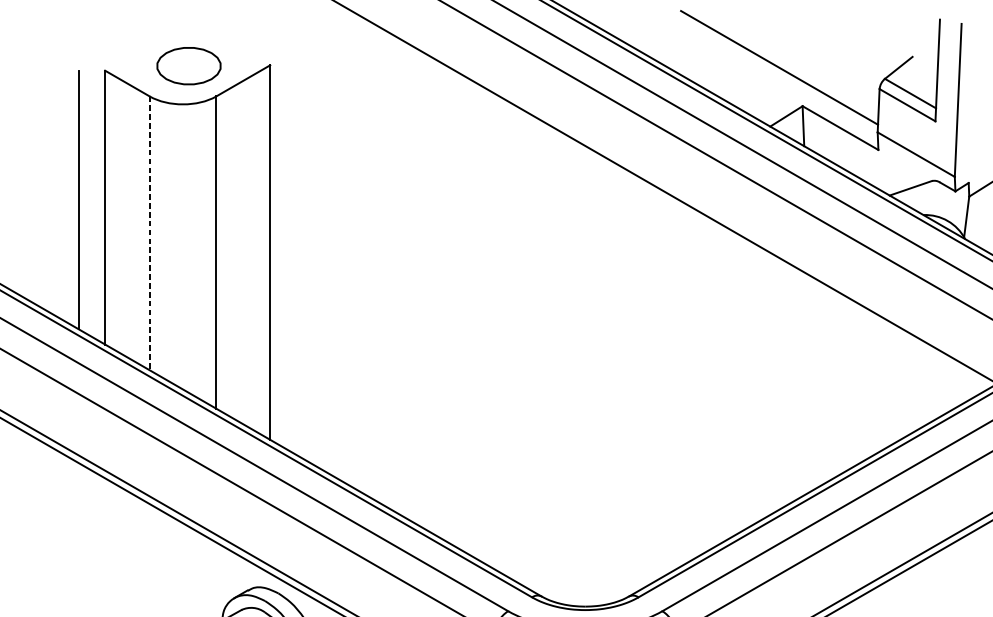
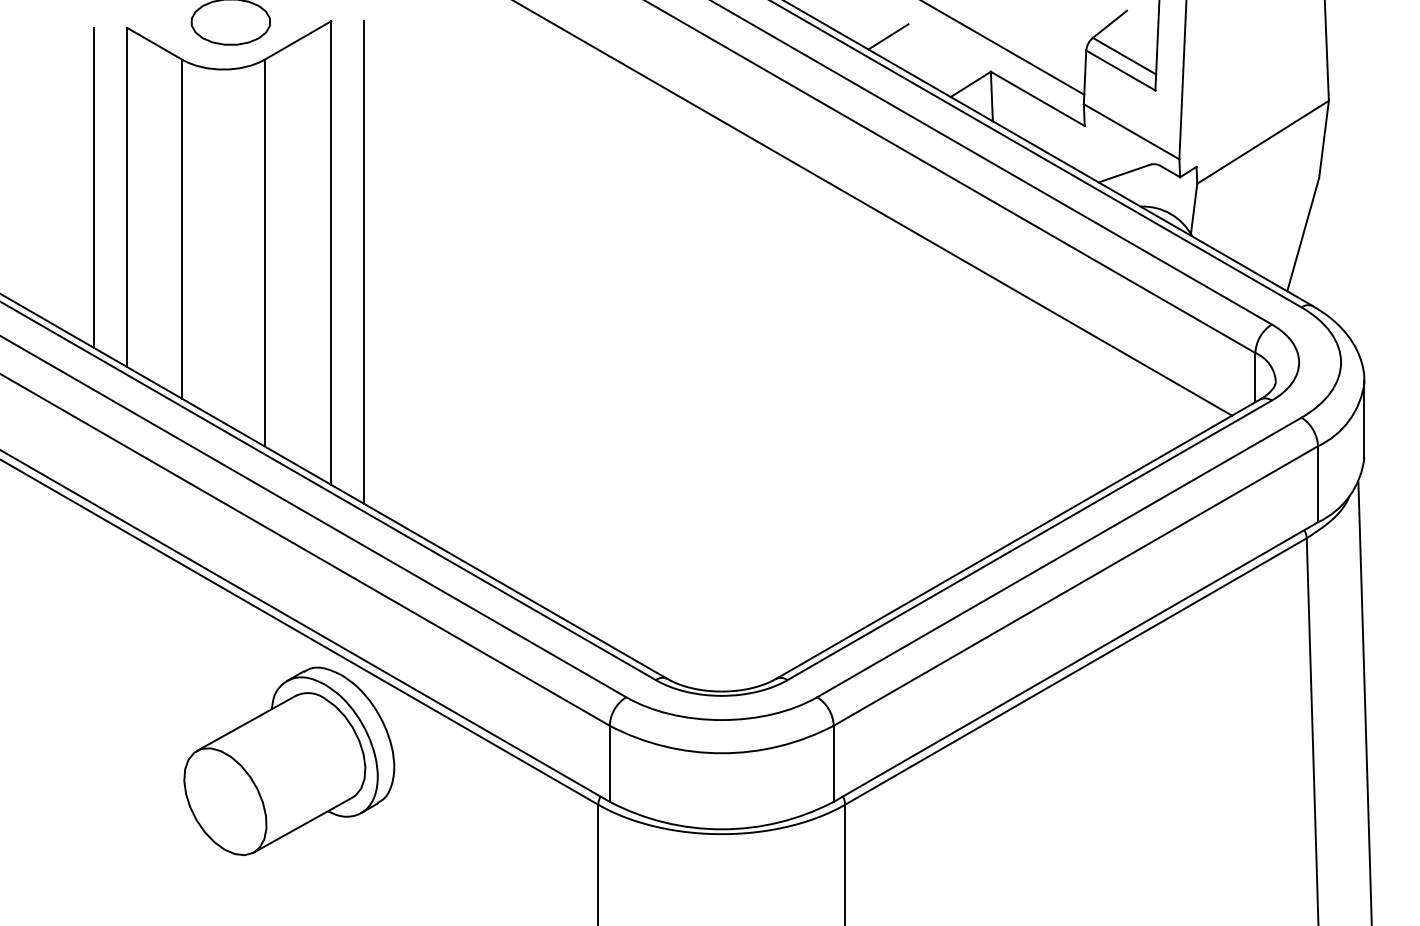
line: (719, 77) -> (888, 36), added
line: (149, 233) -> (182, 229), dashed -> solid
line: (296, 260) -> (364, 262), added

